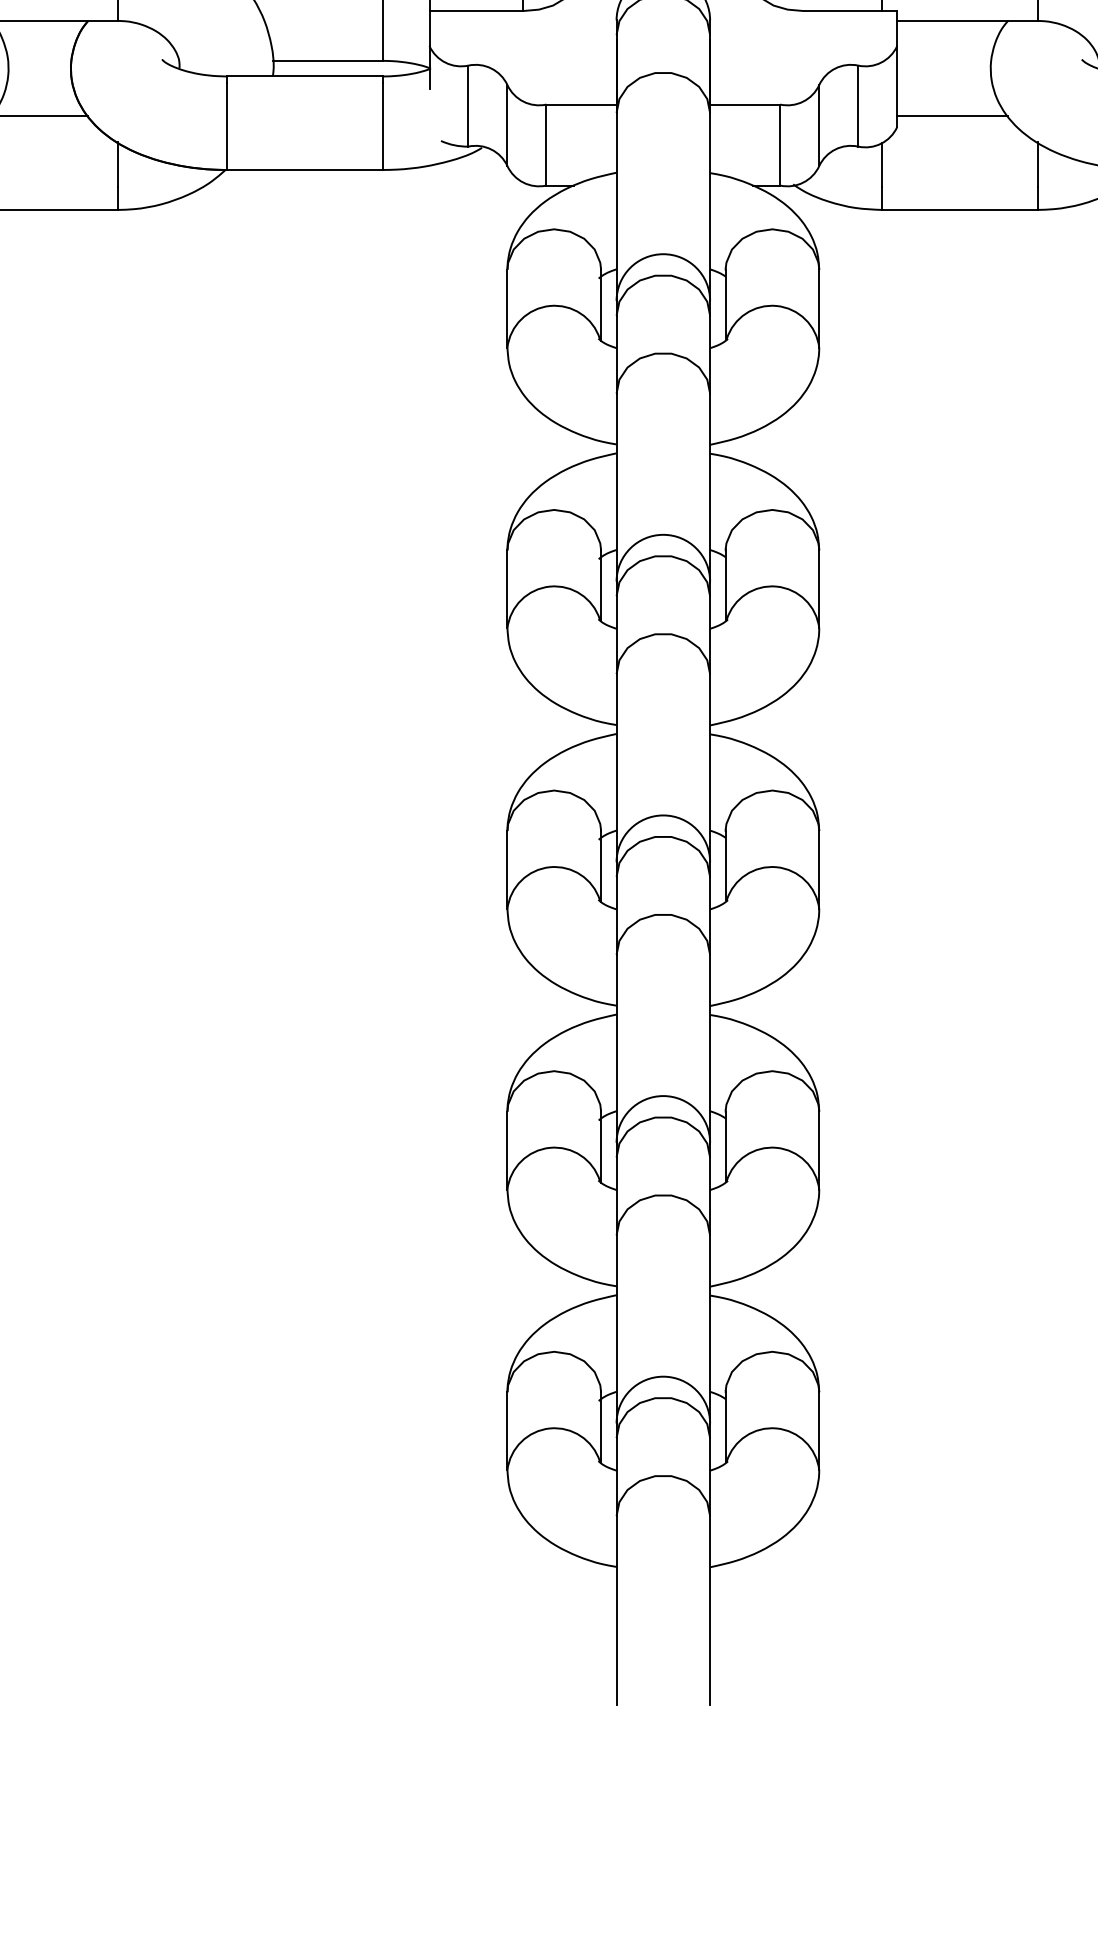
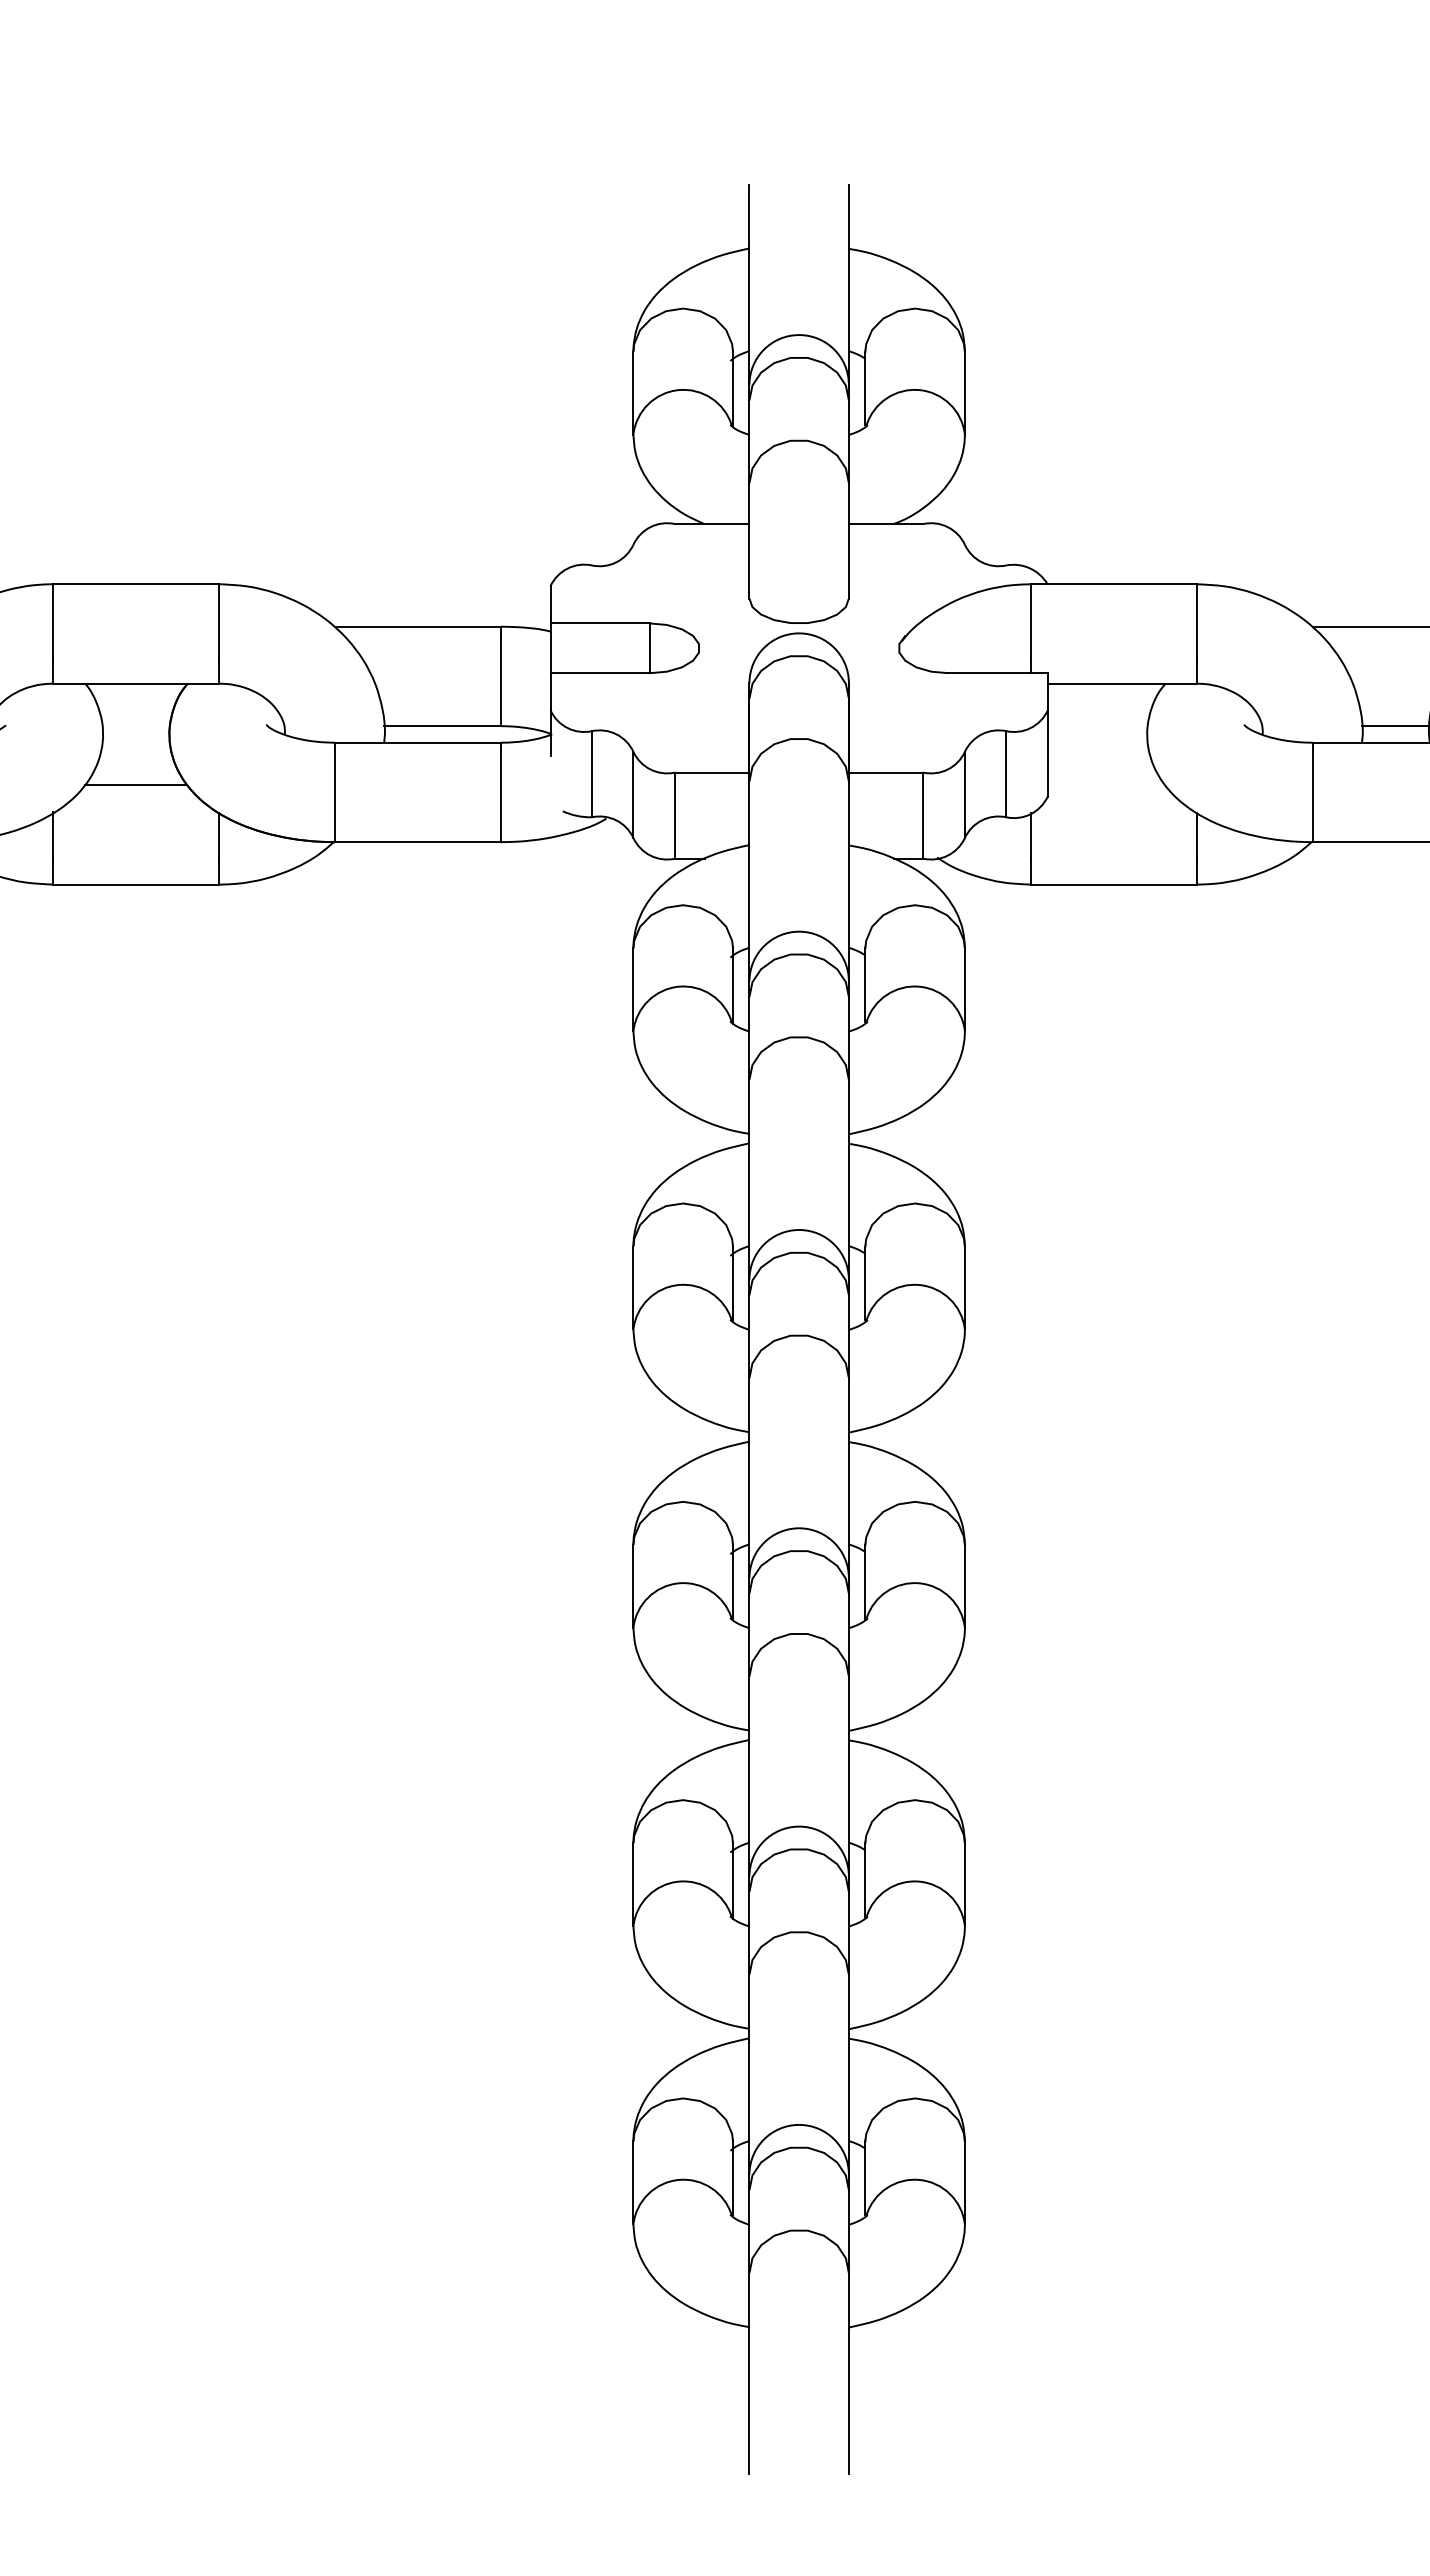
line: (952, 116) -> (1106, 785), removed

